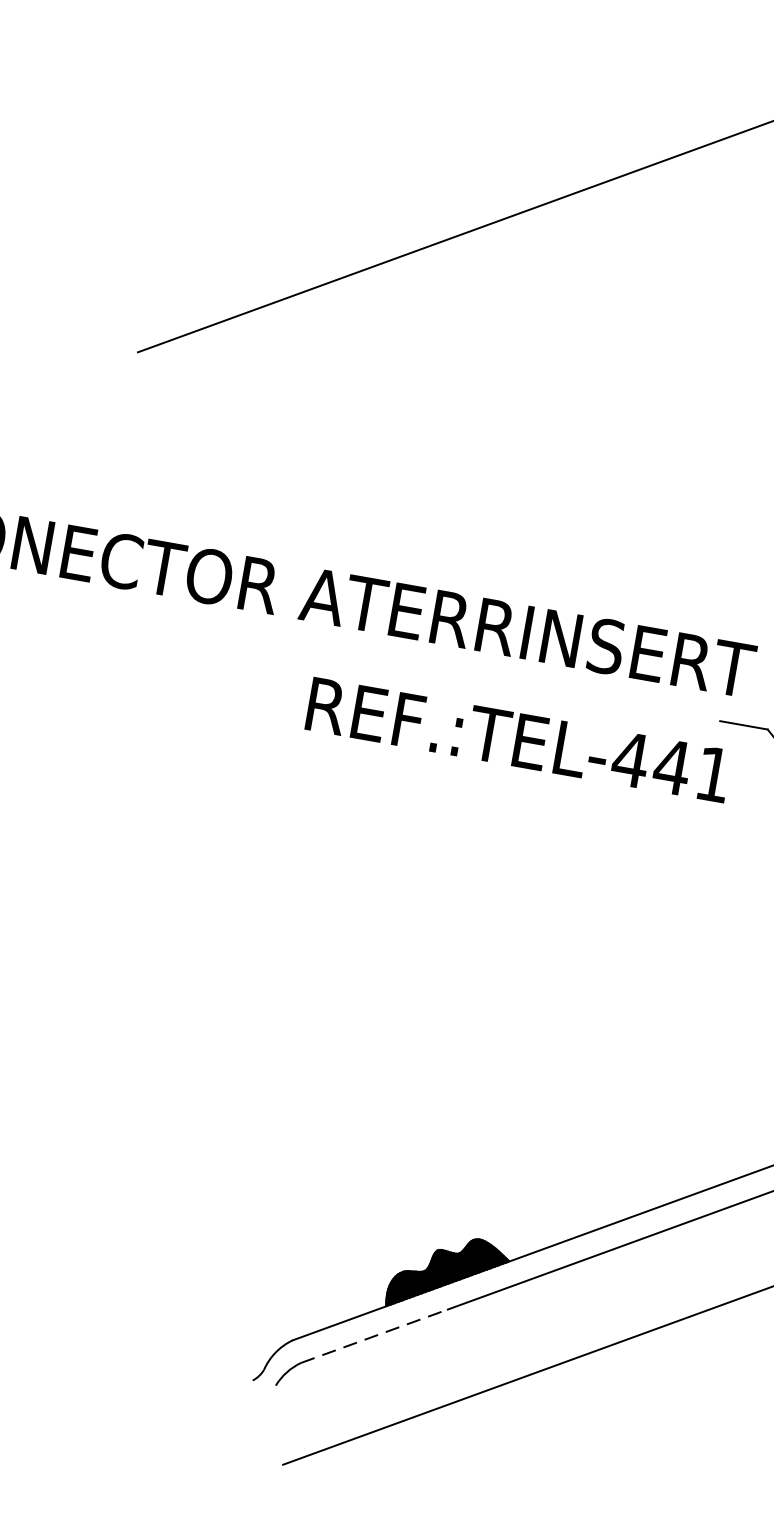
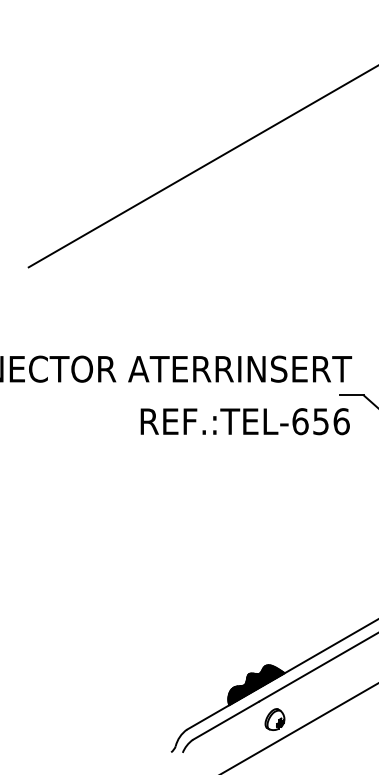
text: (671, 766) -> (320, 421), REF.:TEL-441 -> REF.:TEL-656
line: (375, 1335) -> (226, 720), dashed -> solid
part: (472, 1350) -> (274, 719), added

